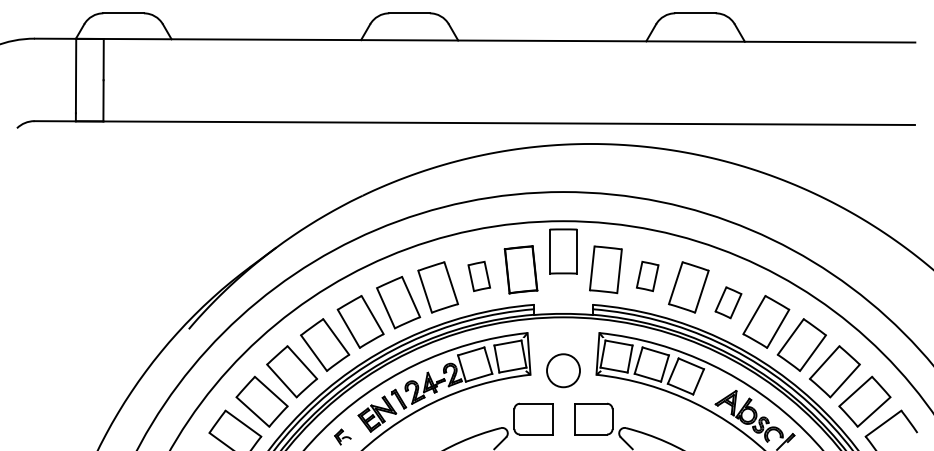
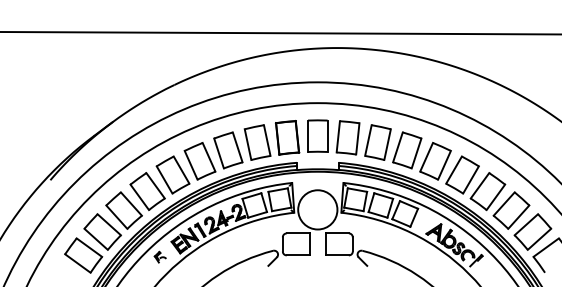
part: (563, 251) -> (317, 136), moved
part: (479, 276) -> (257, 142), size x1.67
part: (647, 276) -> (377, 142), size x1.67
part: (728, 302) -> (435, 161), size x1.67
circle: (563, 370) -> (317, 209), size x1.67

